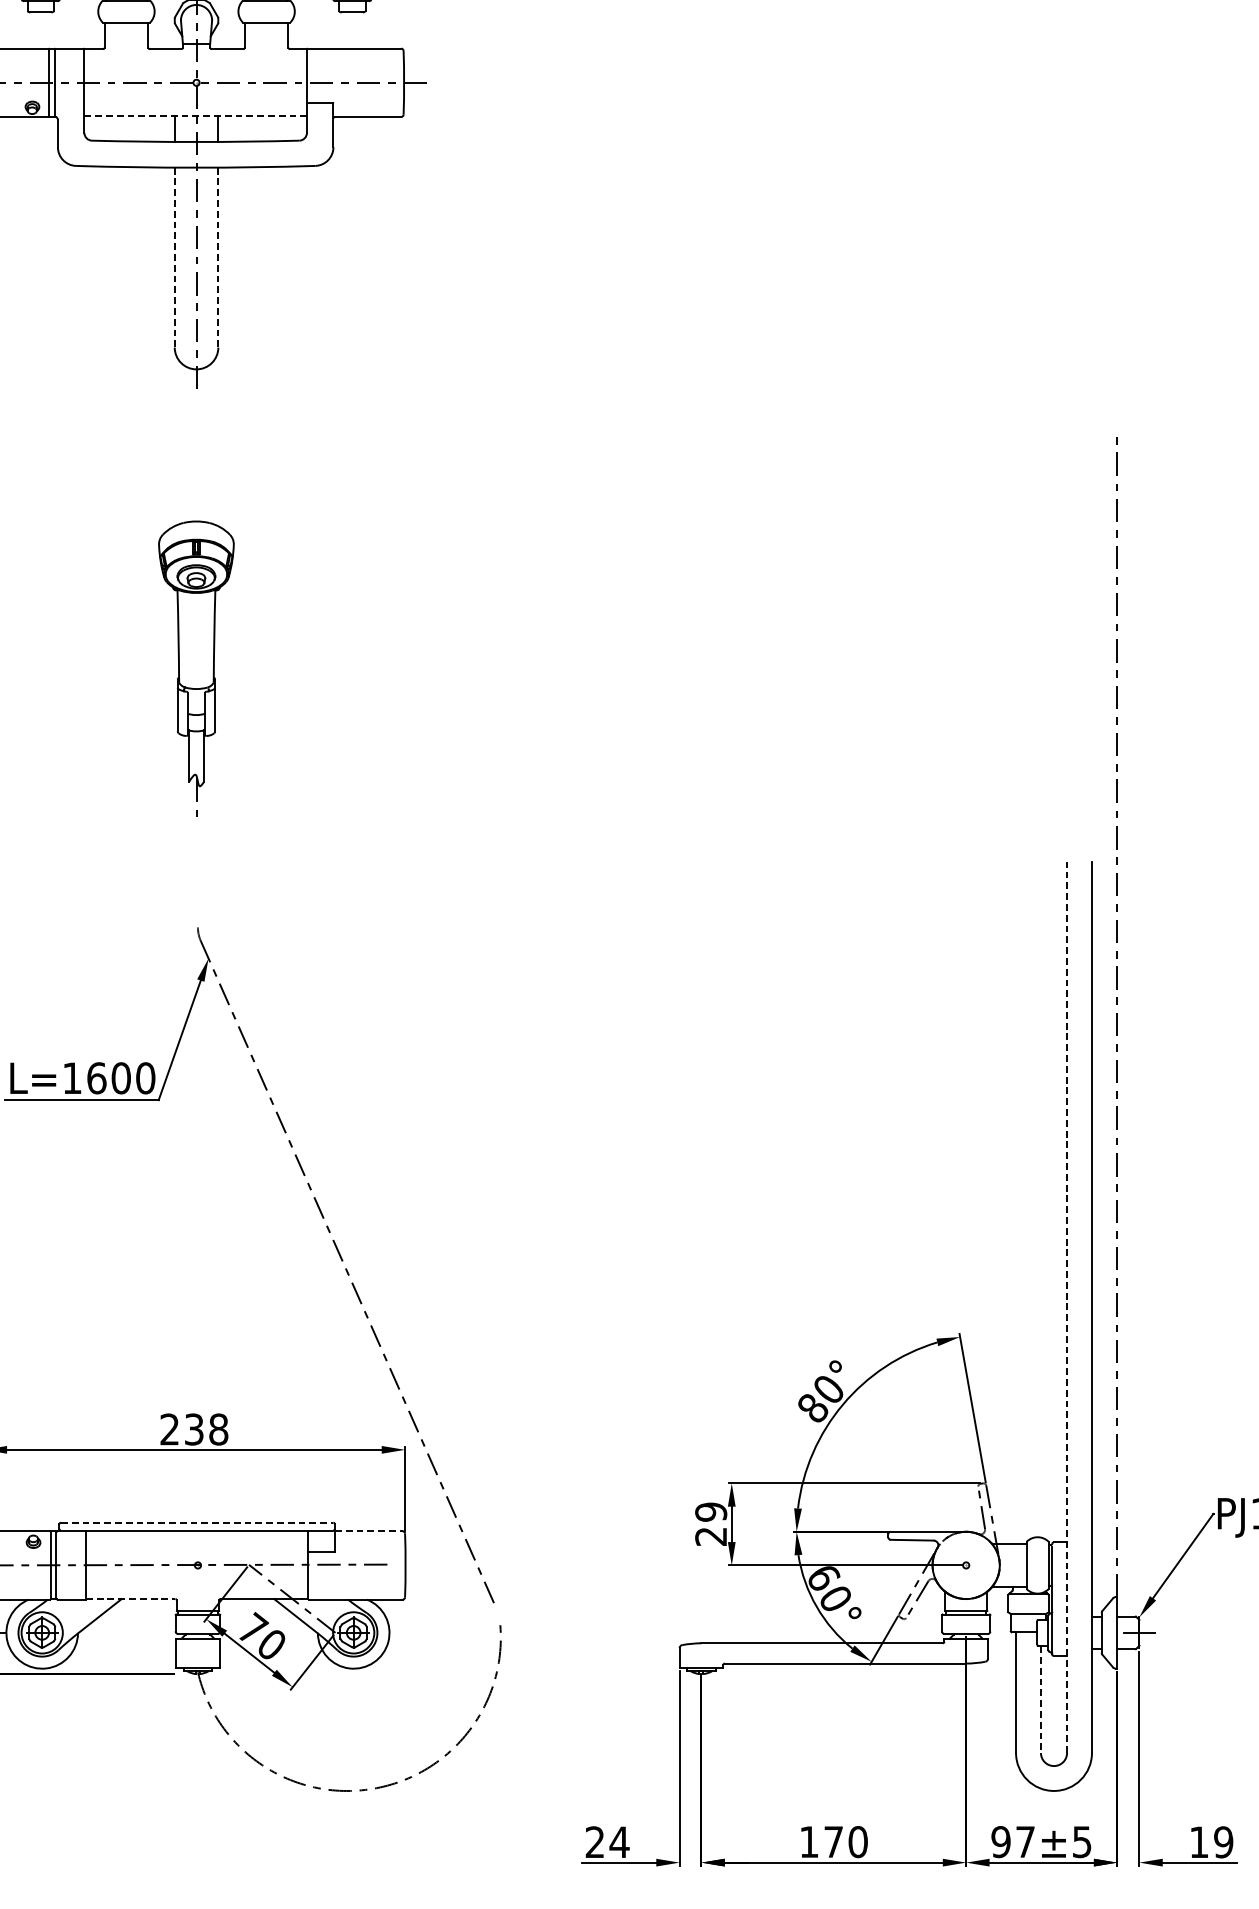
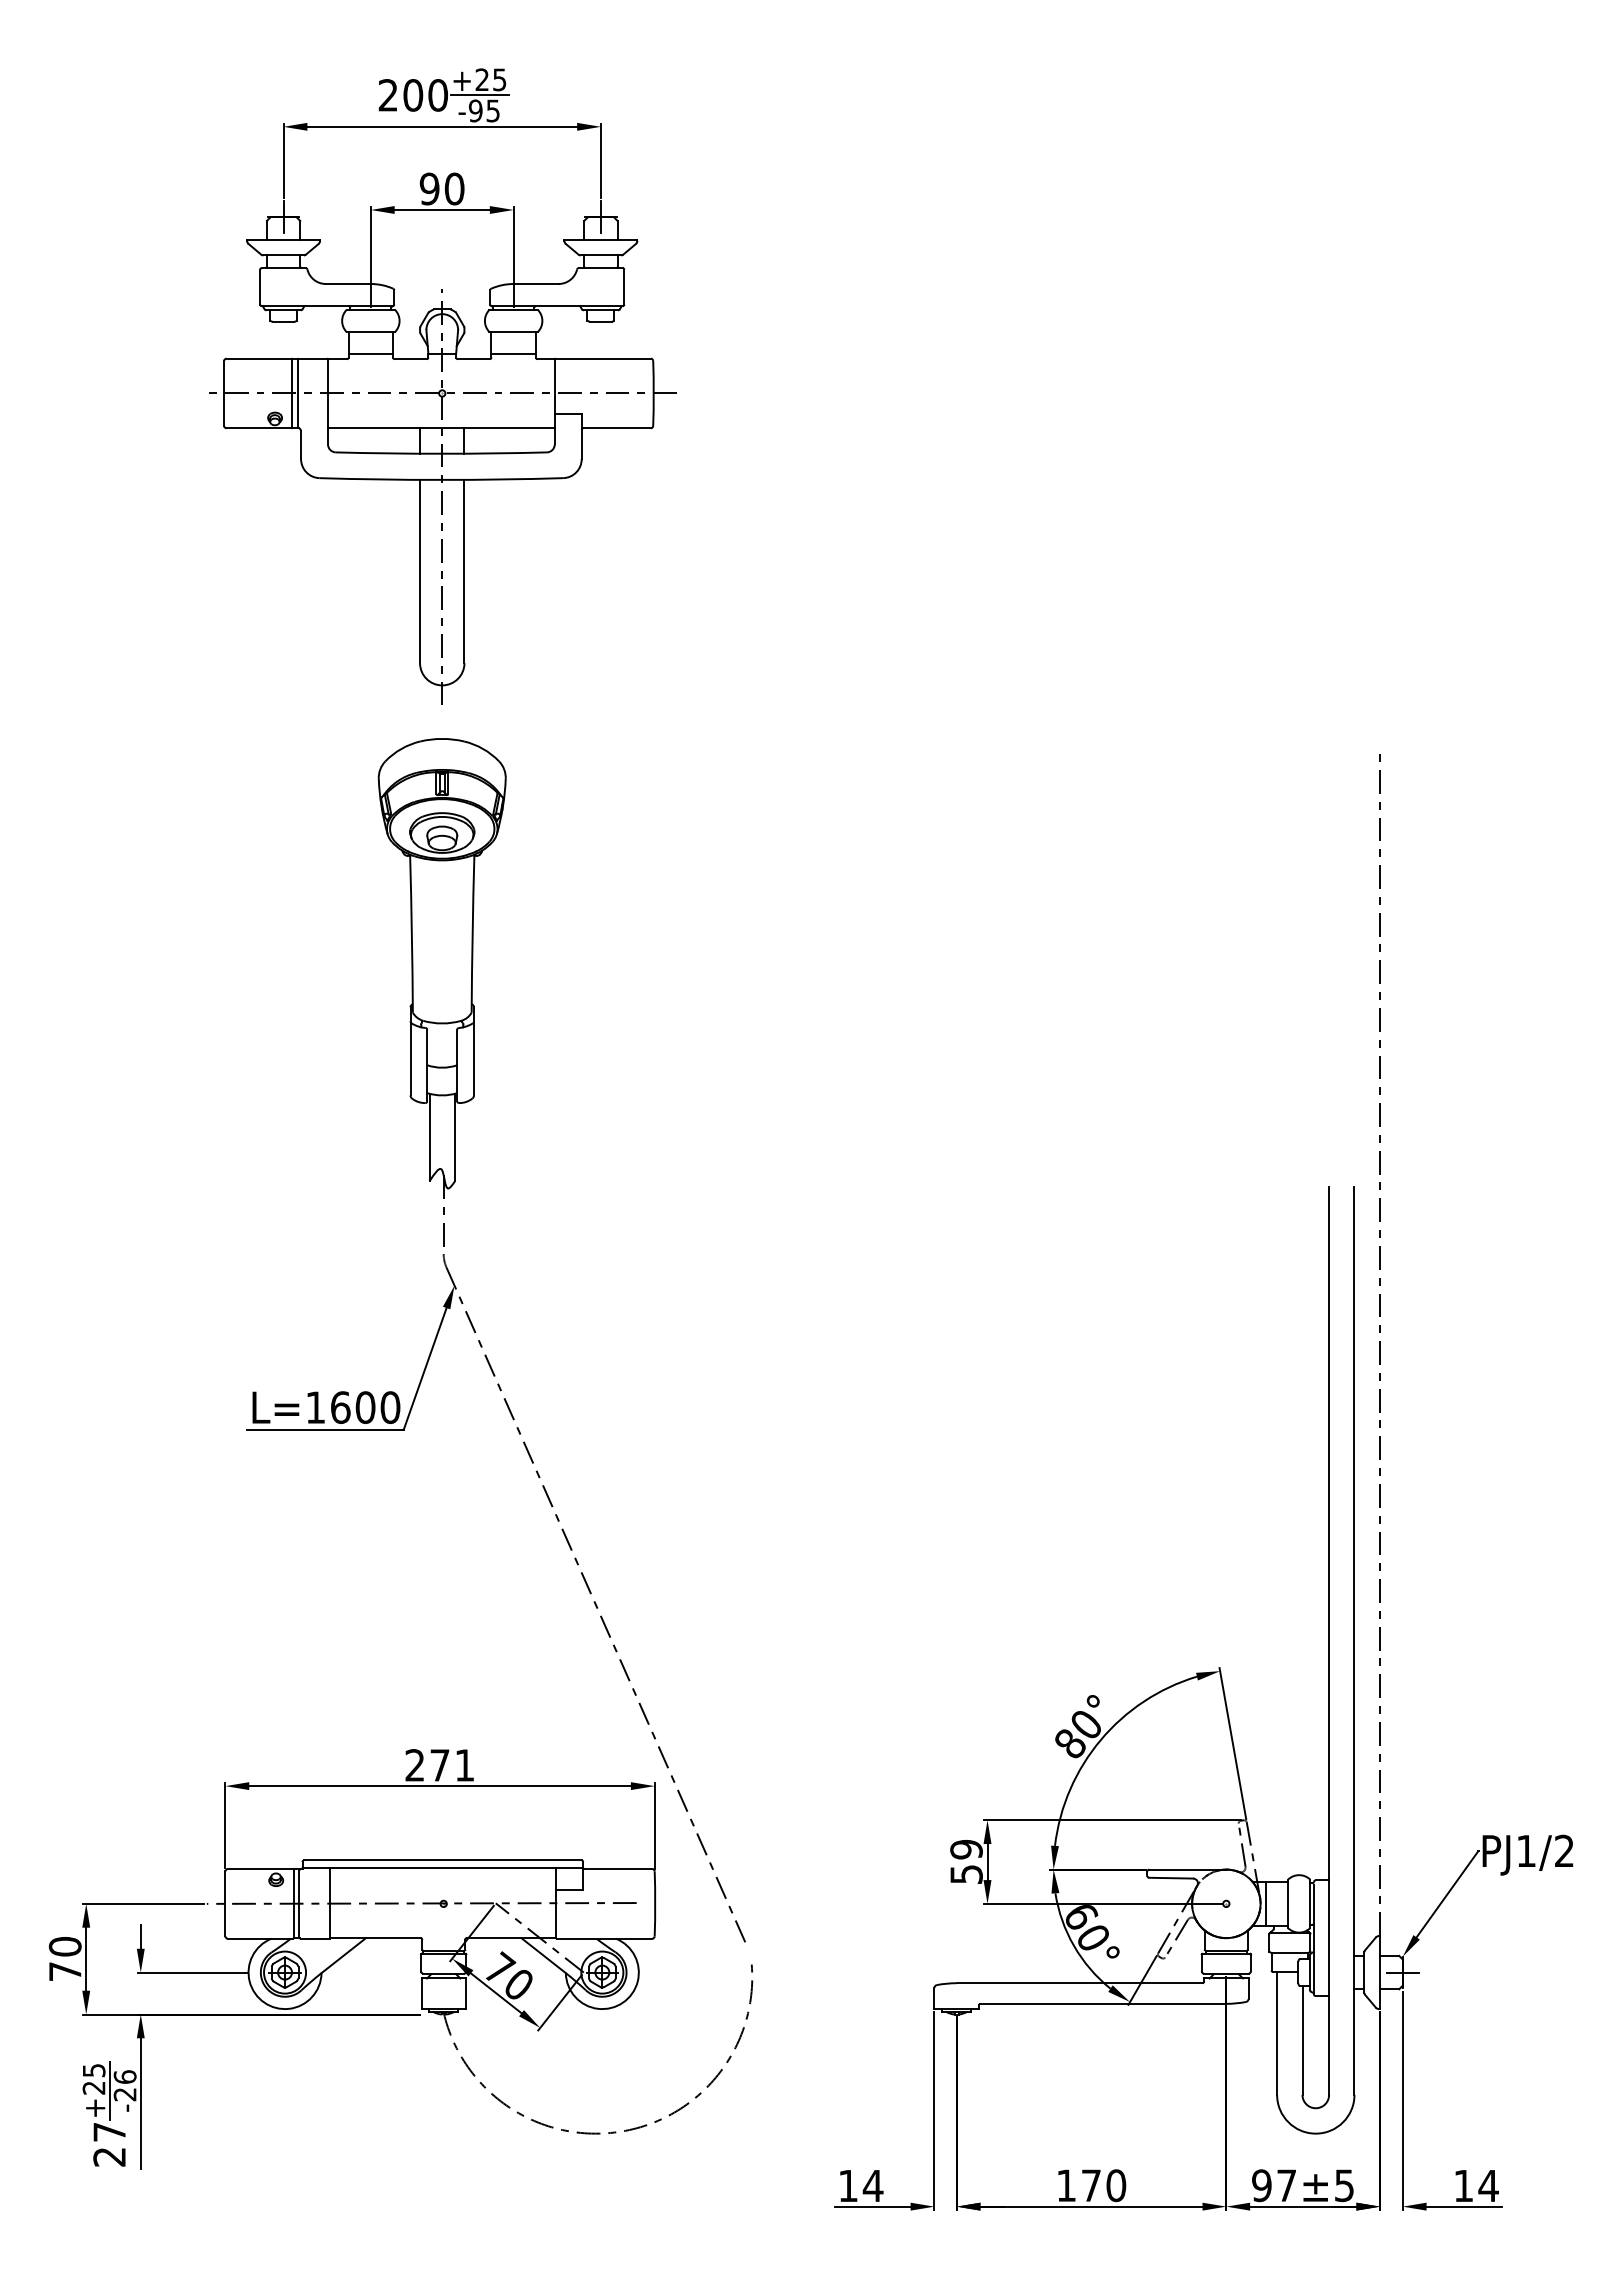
line: (126, 43) -> (370, 353), added
line: (266, 43) -> (513, 353), added
line: (195, 116) -> (441, 427), dashed -> solid
line: (175, 257) -> (420, 571), dashed -> solid
line: (218, 257) -> (464, 571), dashed -> solid
part: (195, 670) -> (441, 992), size x1.67
line: (1067, 1306) -> (1329, 1640), dashed -> solid
text: (206, 1429) -> (452, 1765), 238 -> 271
line: (196, 1522) -> (442, 1860), dashed -> solid
line: (368, 1531) -> (617, 1869), dashed -> solid
text: (711, 1536) -> (966, 1874), 29 -> 59
line: (1005, 1565) -> (1266, 1903), added
line: (131, 1599) -> (375, 1938), dashed -> solid
line: (1040, 1700) -> (1302, 2041), dashed -> solid
text: (594, 1841) -> (847, 2185), 24 -> 14
text: (1223, 1841) -> (1488, 2185), 19 -> 14

